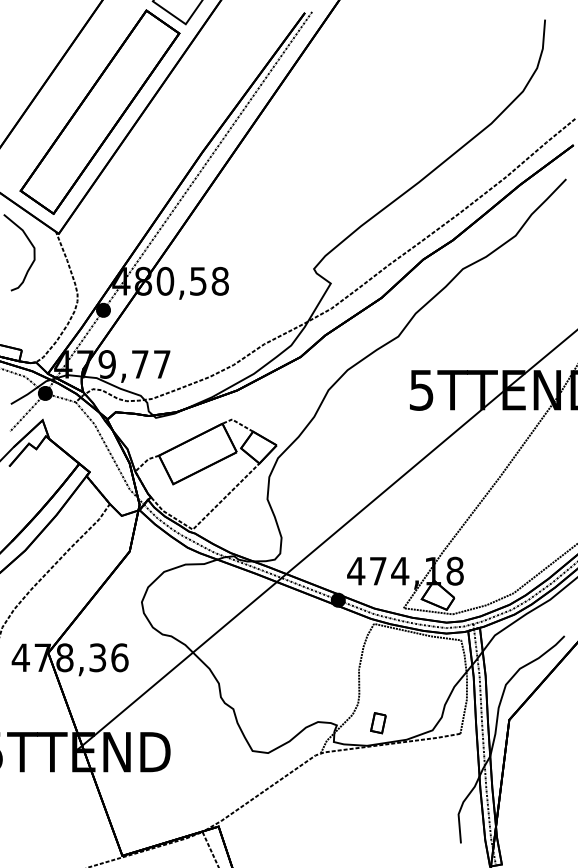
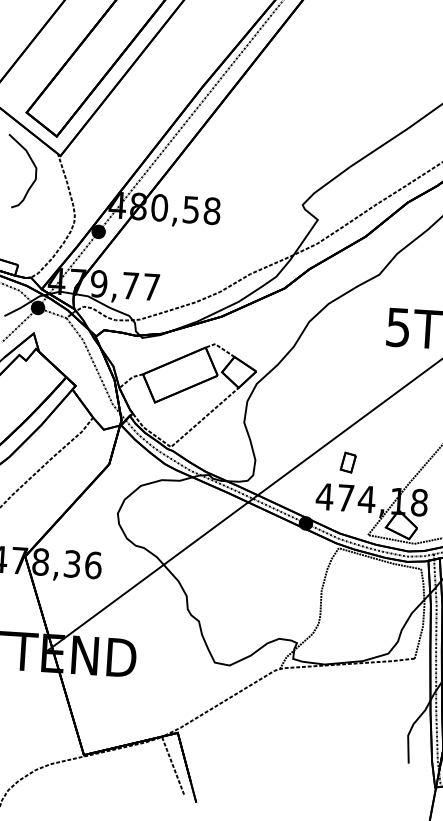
part: (378, 723) -> (348, 462), moved

